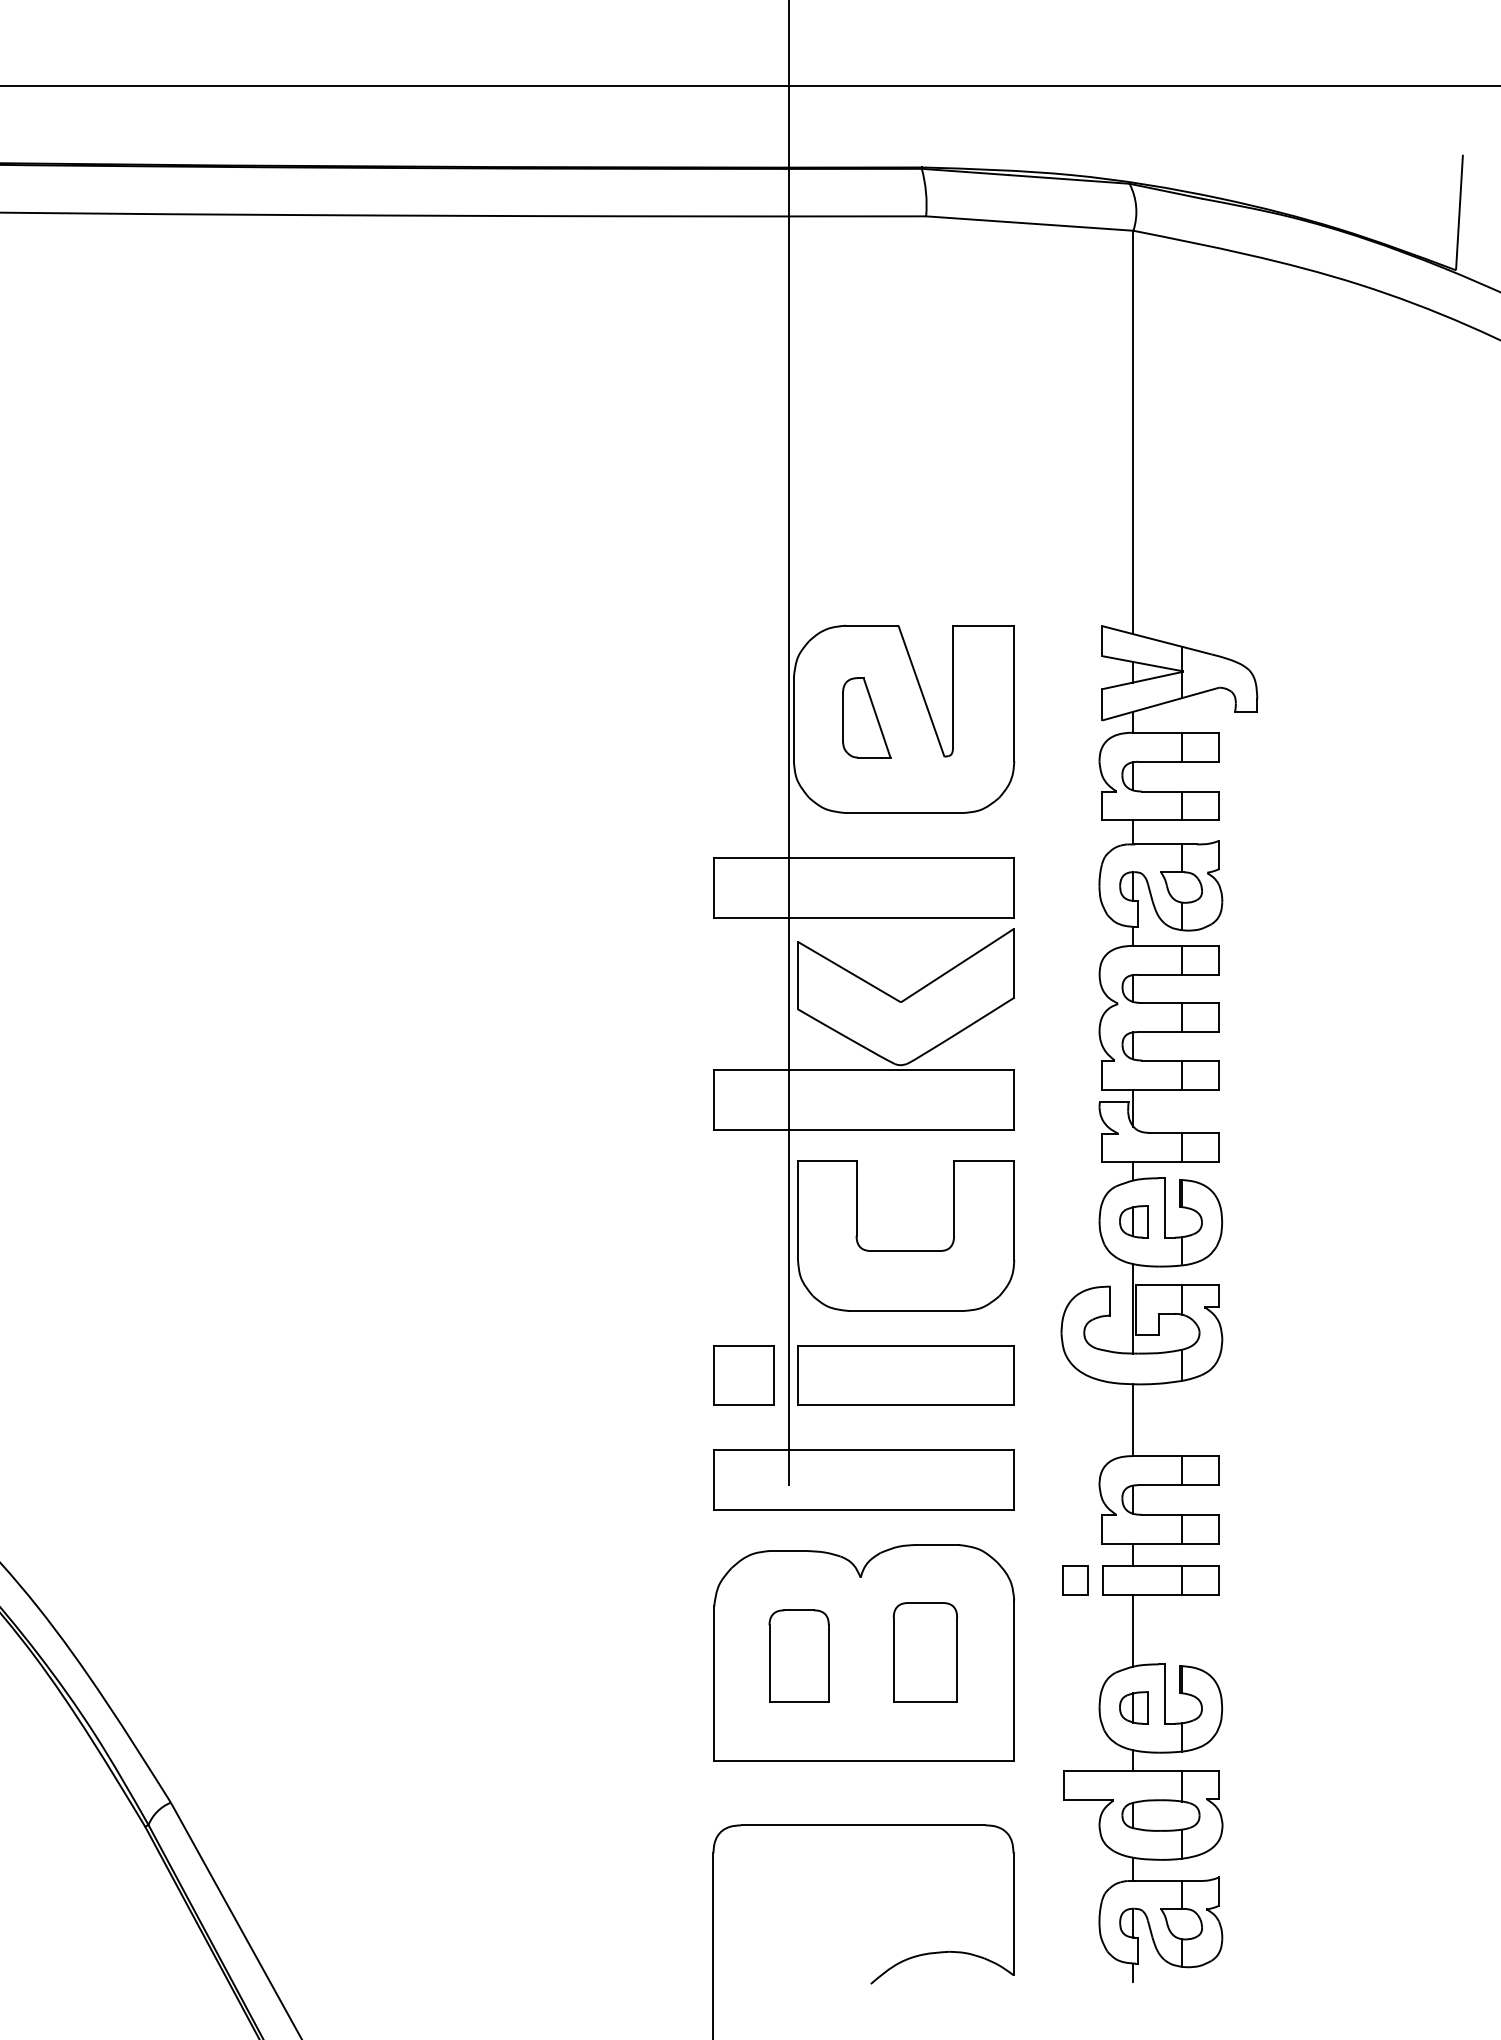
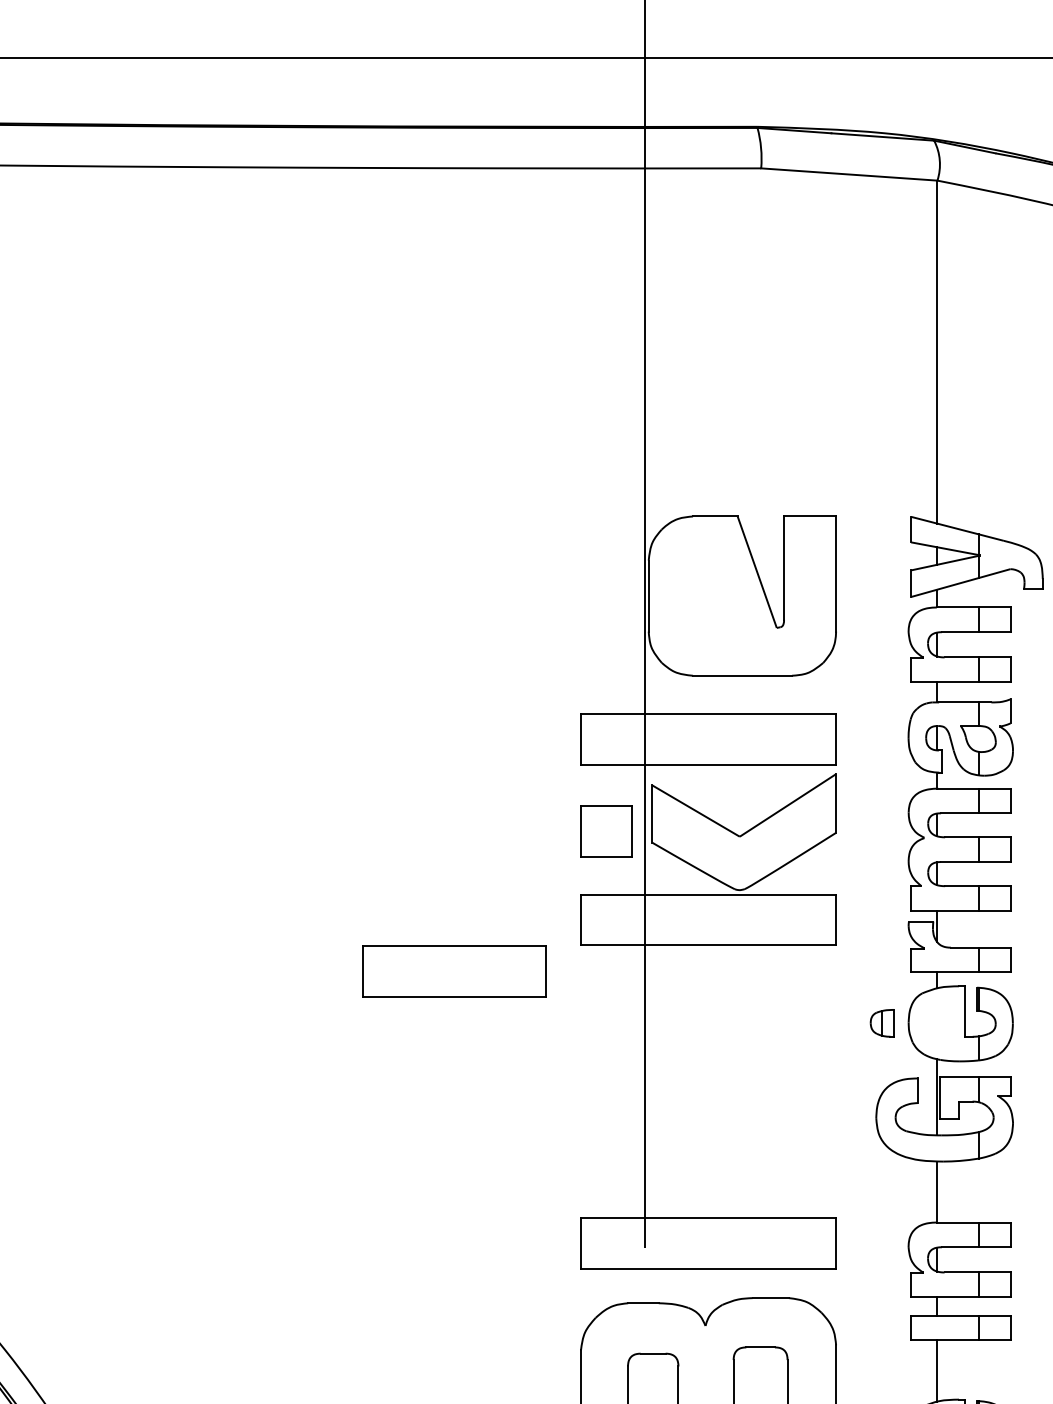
part: (866, 717) -> (710, 594), removed
part: (1133, 1221) -> (882, 1023), moved
part: (906, 1250) -> (744, 1047), removed
part: (743, 1375) -> (605, 831), moved
part: (905, 1375) -> (453, 971), moved
part: (1075, 1580) -> (888, 1328), removed

